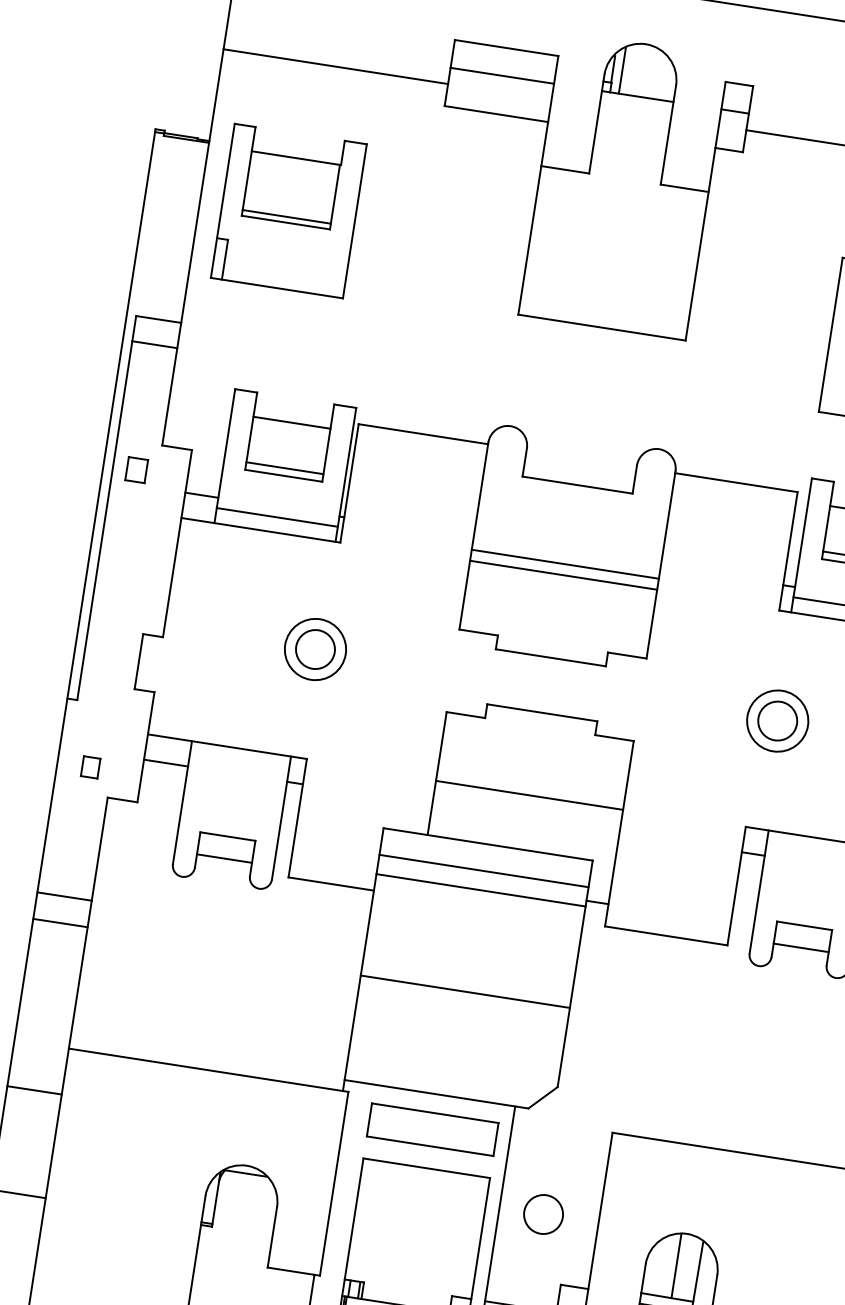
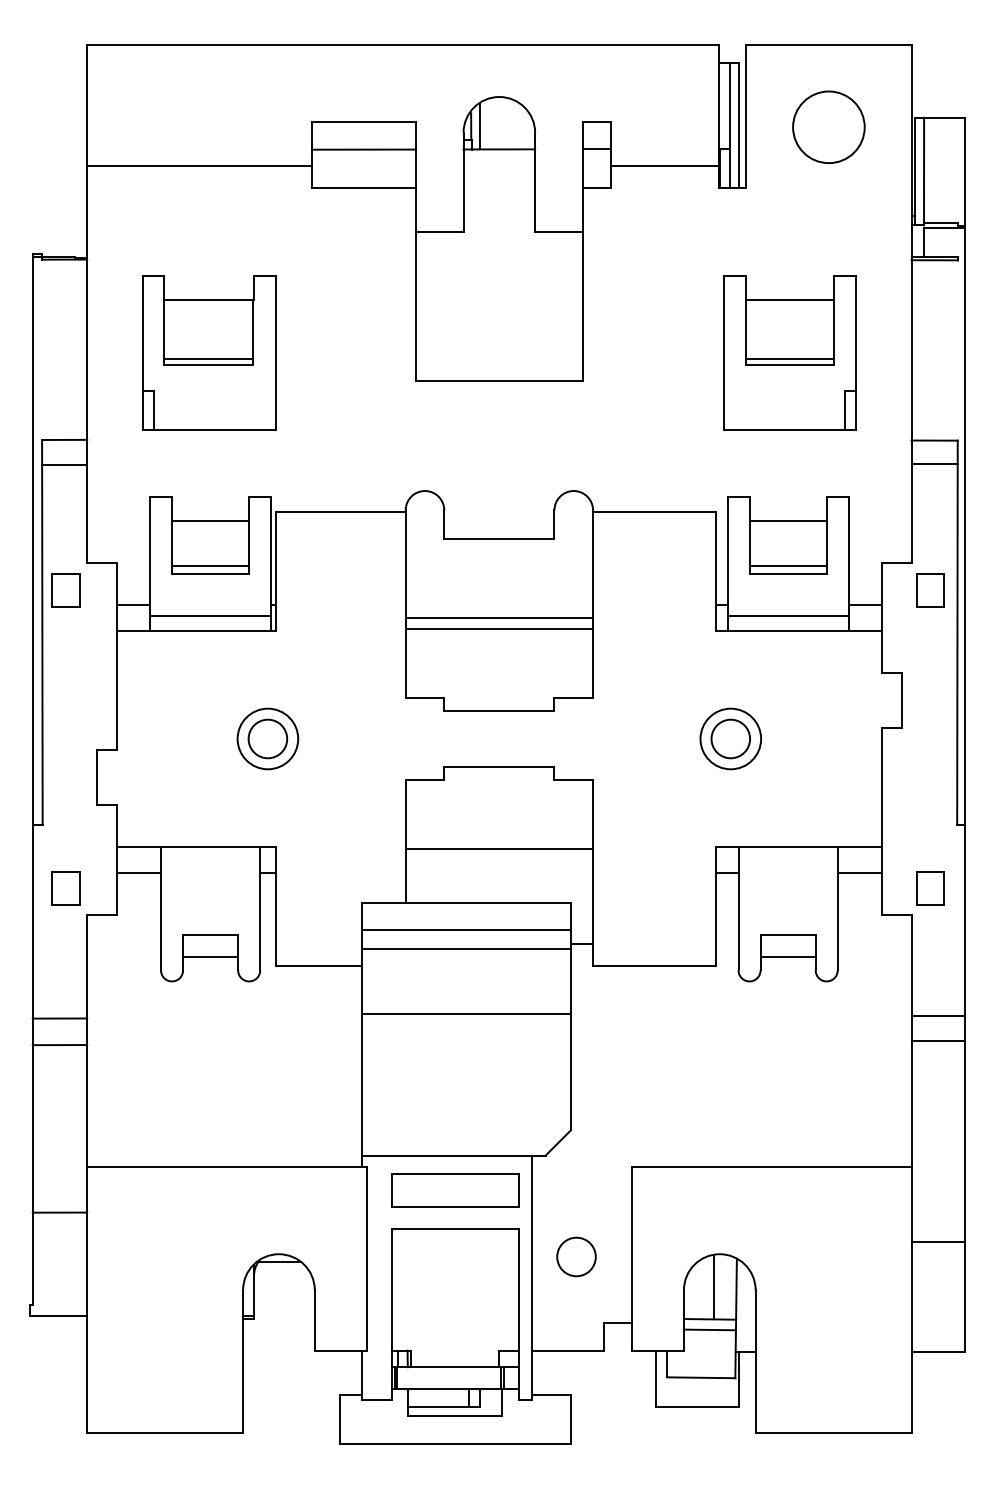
part: (288, 210) -> (209, 352), moved
part: (136, 469) -> (65, 590), size x1.43
part: (90, 767) -> (65, 888), size x1.67
line: (465, 991) -> (466, 1013), moved

